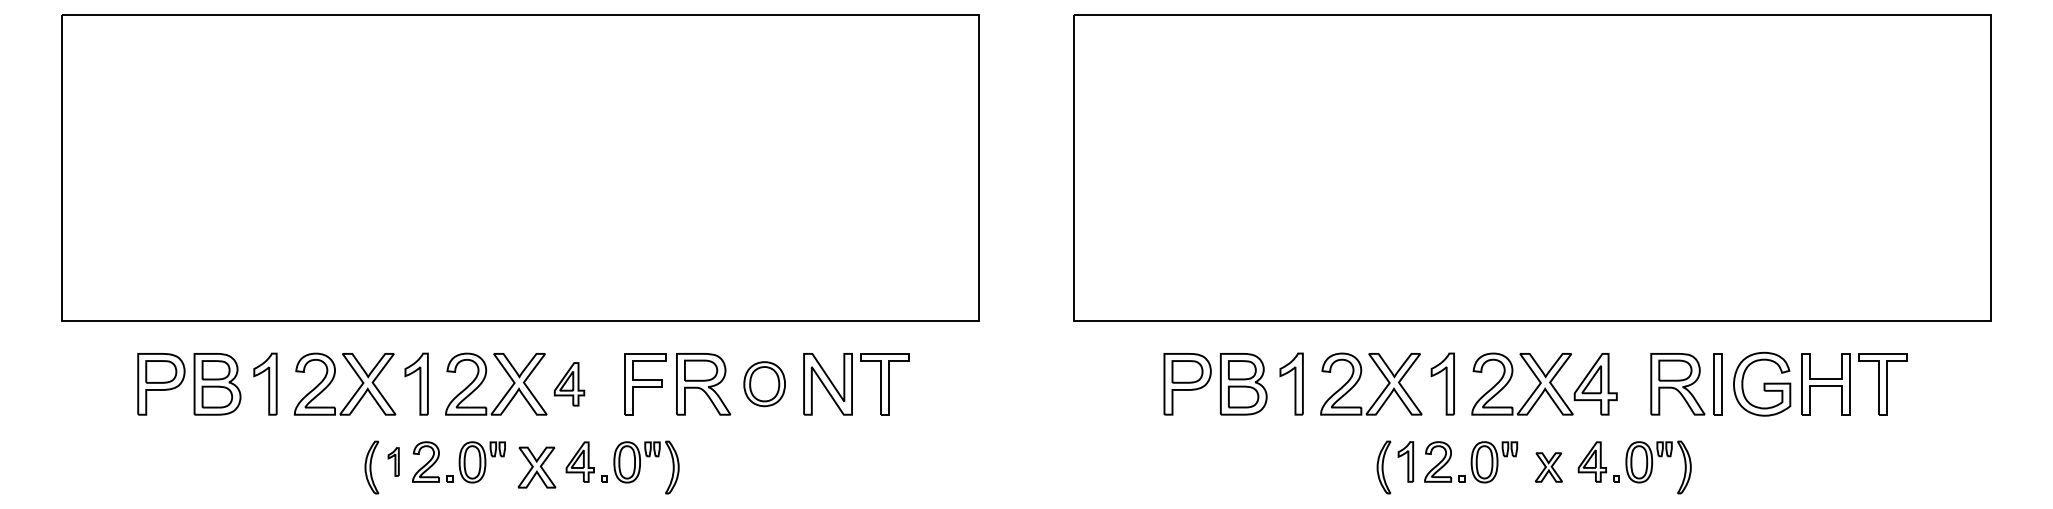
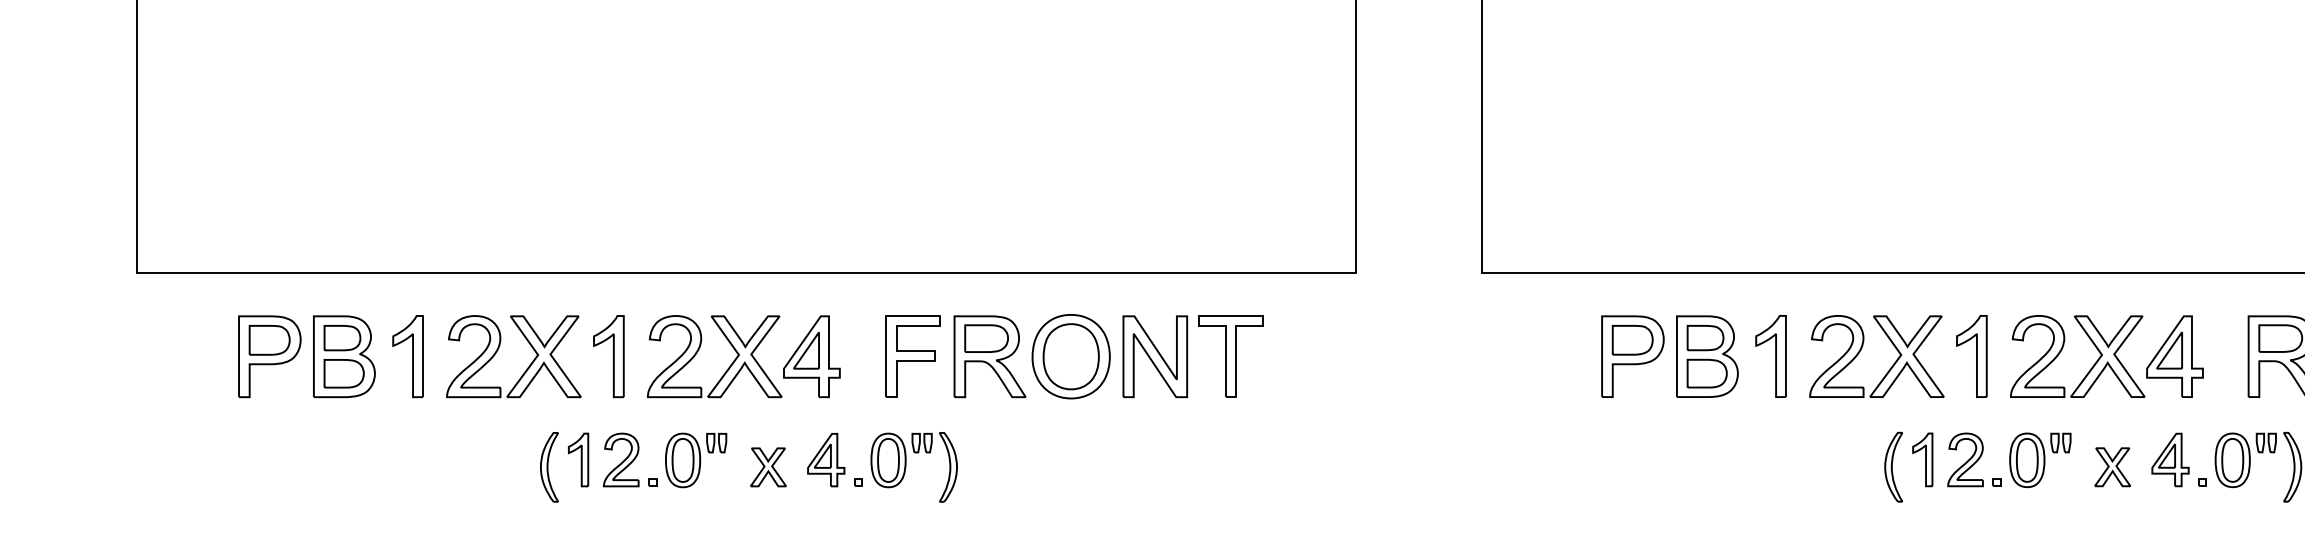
part: (764, 383) -> (1070, 355), size x1.43
part: (569, 384) -> (811, 356), size x1.43
part: (393, 461) -> (578, 459), size x1.43
part: (536, 467) -> (768, 467), size x0.71

